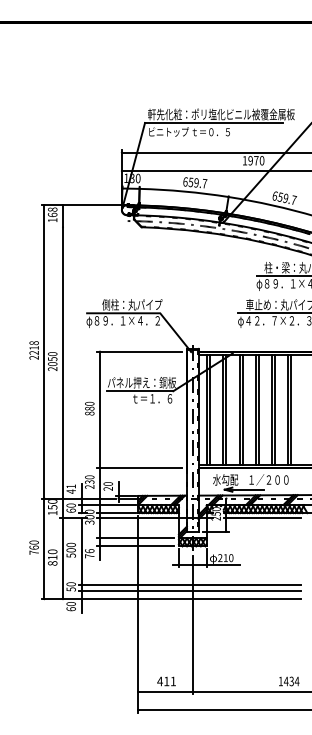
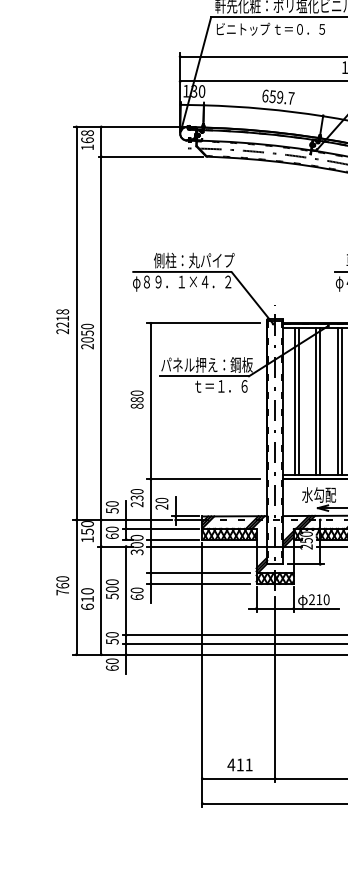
line: (99, 227) -> (150, 157), added
text: (70, 488) -> (111, 506), 41 -> 50
text: (89, 553) -> (136, 593), 76 -> 60
text: (52, 563) -> (87, 606), 810 -> 610

